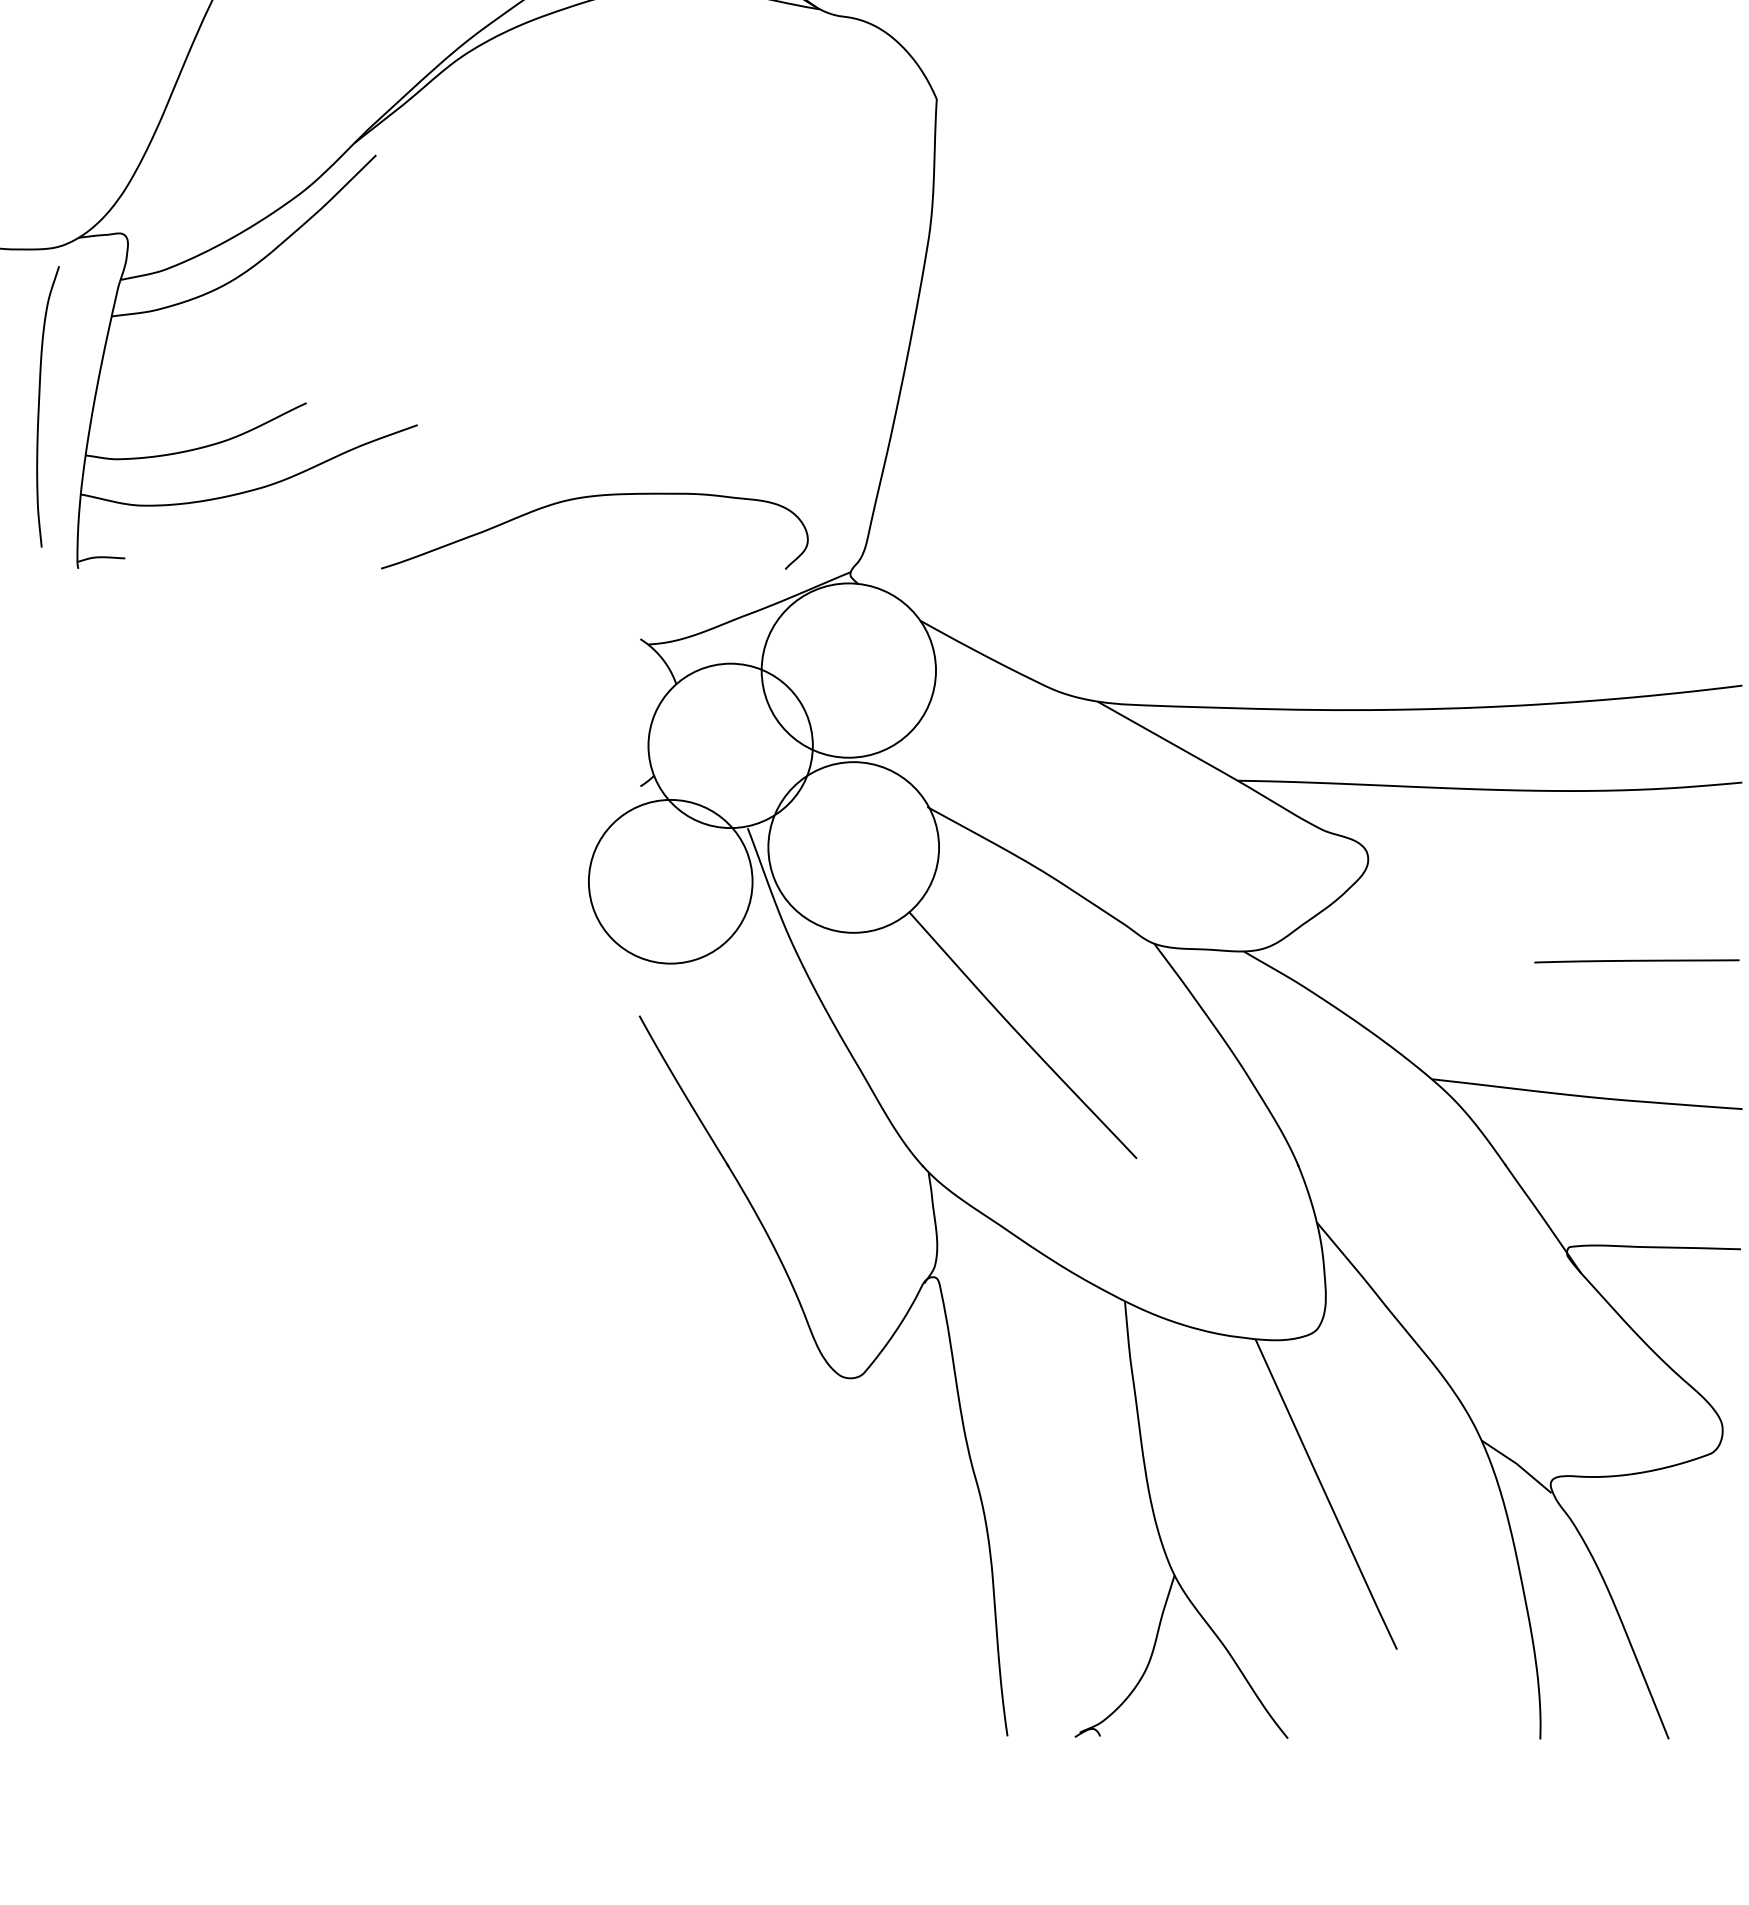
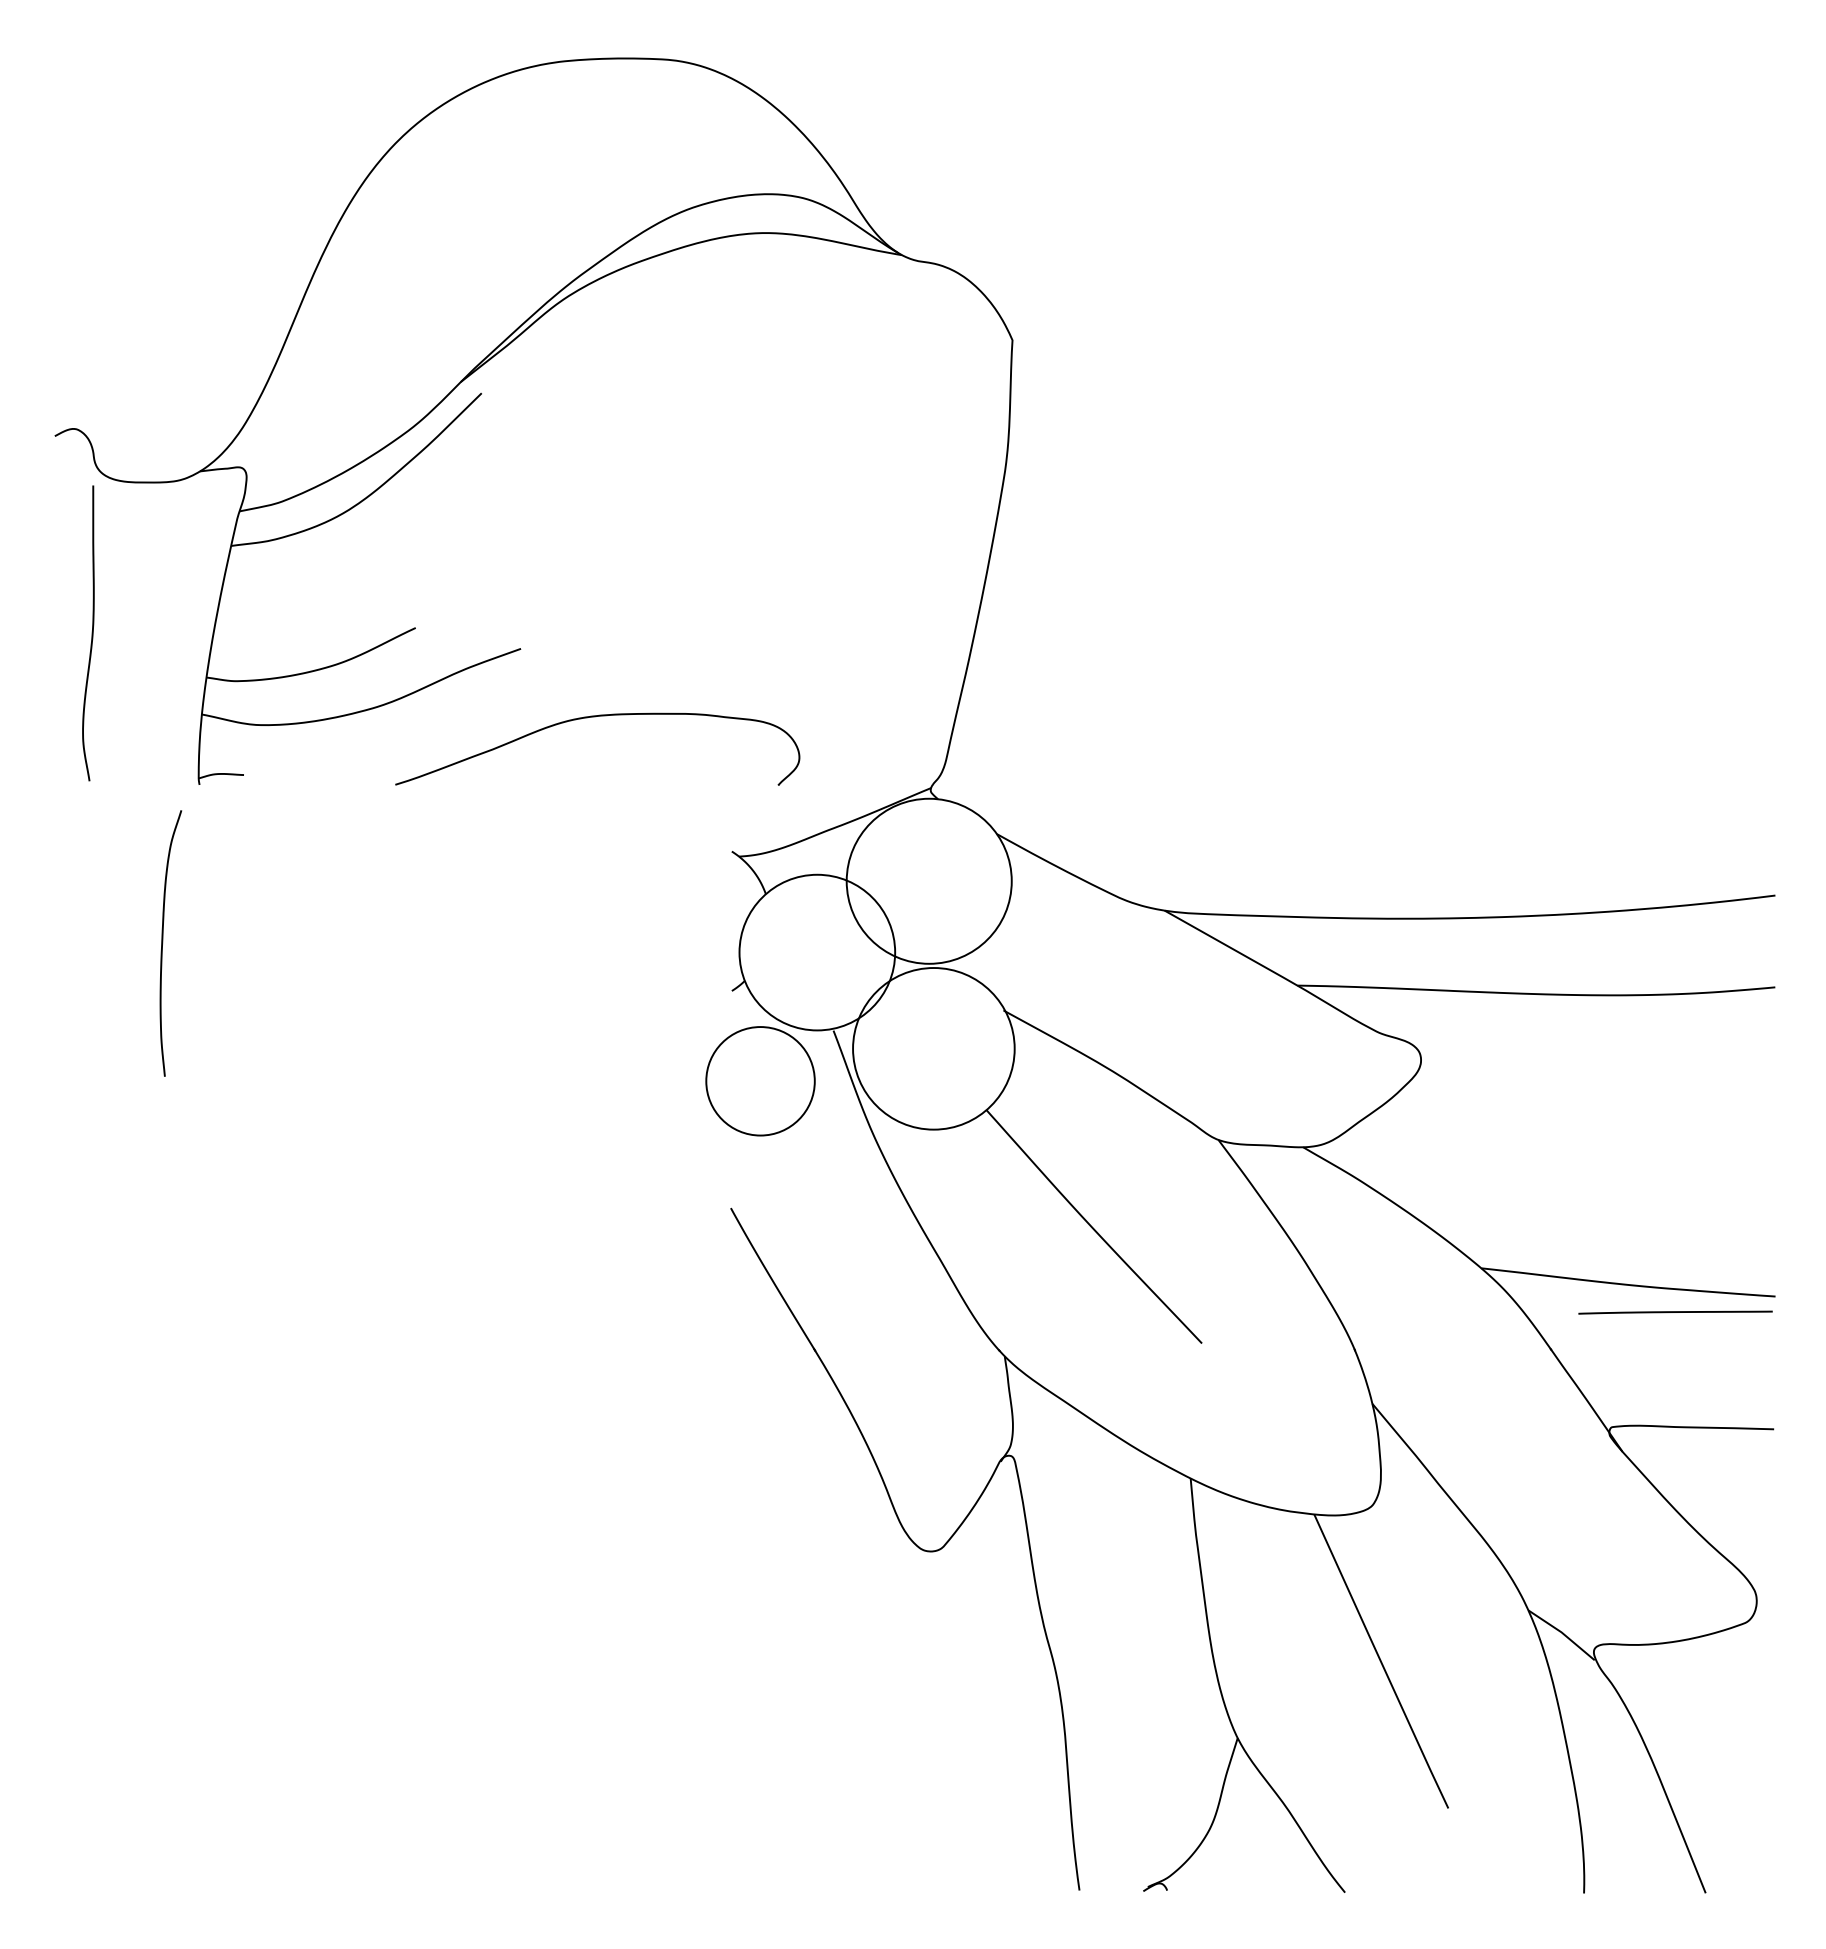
curve: (40, 406) -> (163, 943), moved
part: (592, 497) -> (595, 717), moved
circle: (670, 880) -> (760, 1080), size x0.7
line: (1636, 961) -> (1675, 1312), moved

